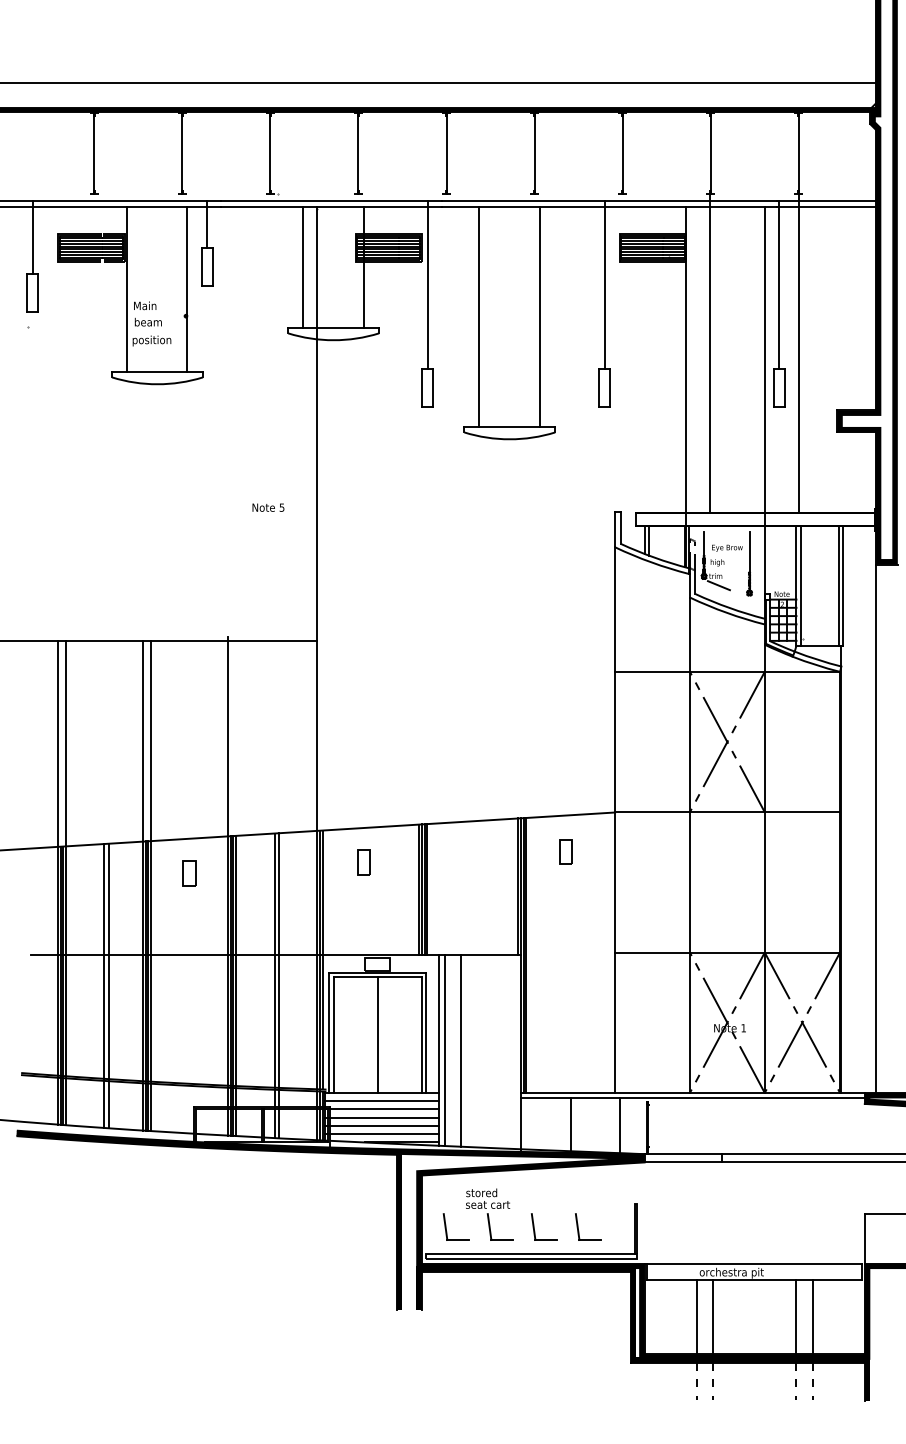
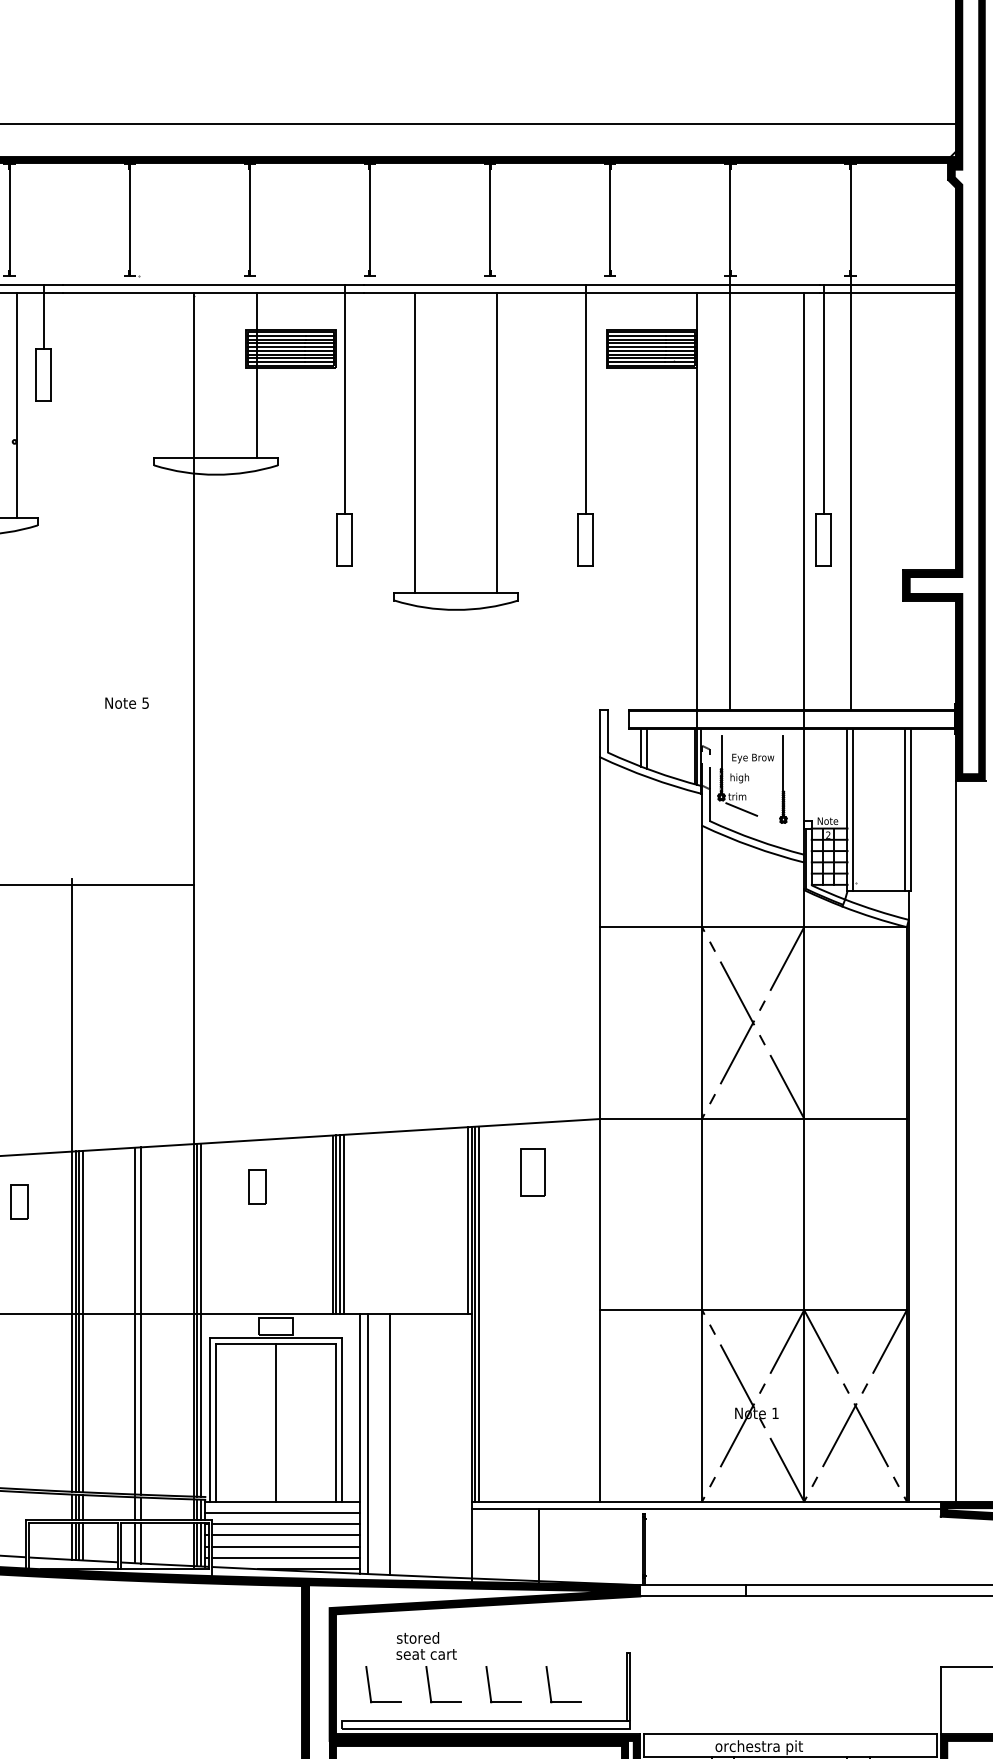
line: (303, 266) -> (174, 374), removed
part: (565, 851) -> (532, 1172), size x1.4
line: (620, 1125) -> (607, 1546), removed

